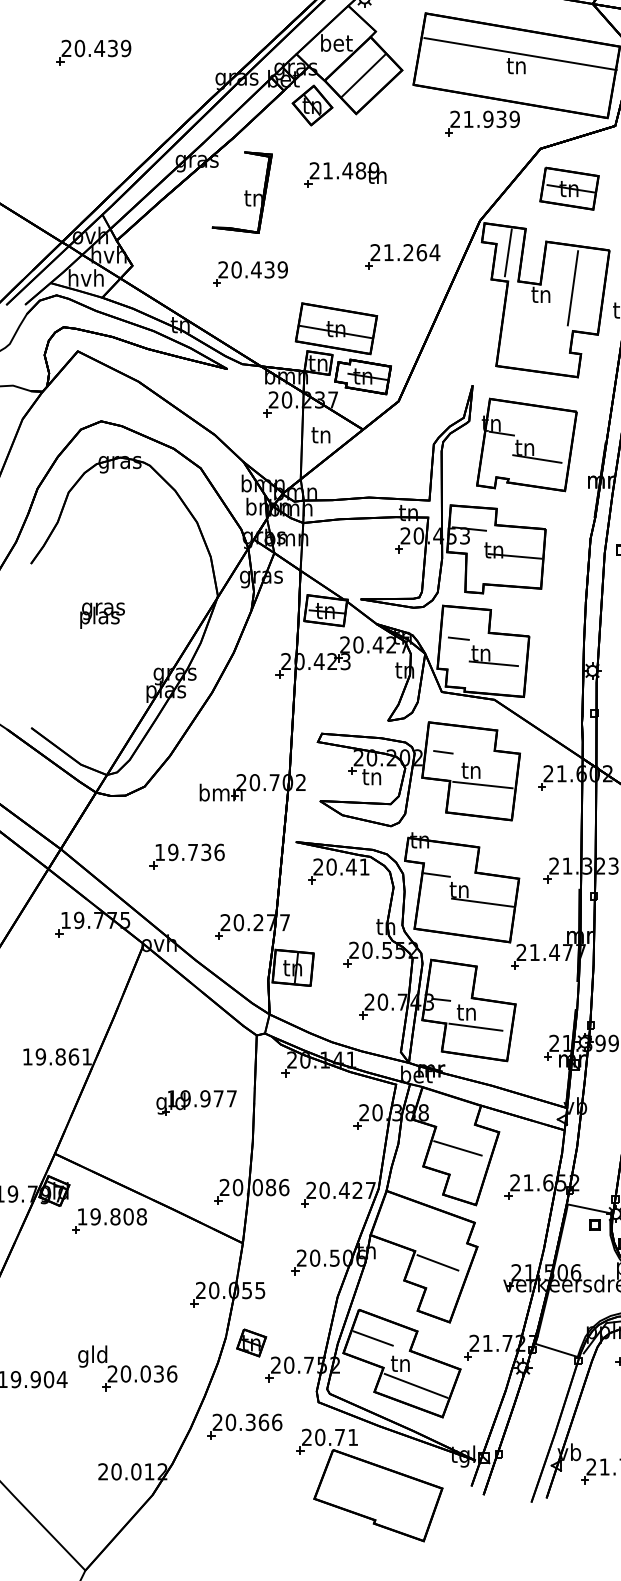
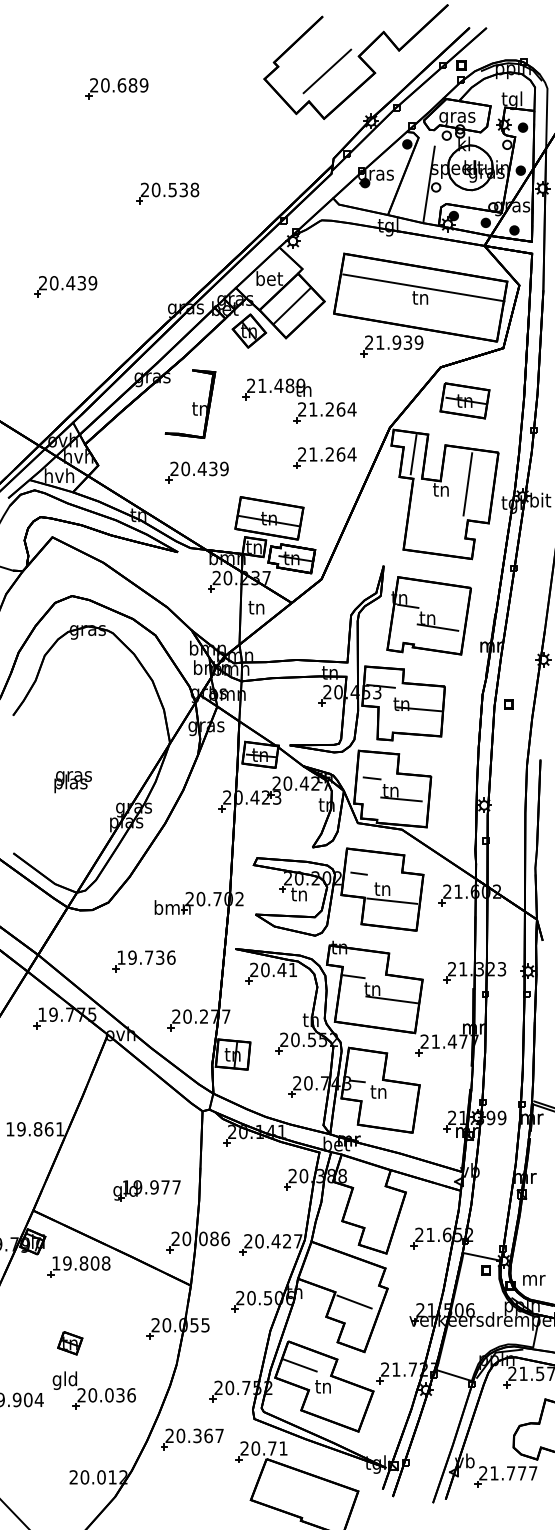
part: (402, 202) -> (324, 412), added
text: (101, 616) -> (72, 782), moved
line: (475, 1027) -> (386, 1104), removed
part: (195, 1102) -> (146, 1190), moved
line: (458, 1148) -> (371, 1206), removed
part: (251, 1343) -> (70, 1343), moved
line: (416, 1386) -> (336, 1405), removed
text: (276, 1421) -> (219, 1435), 20.366 -> 20.367

